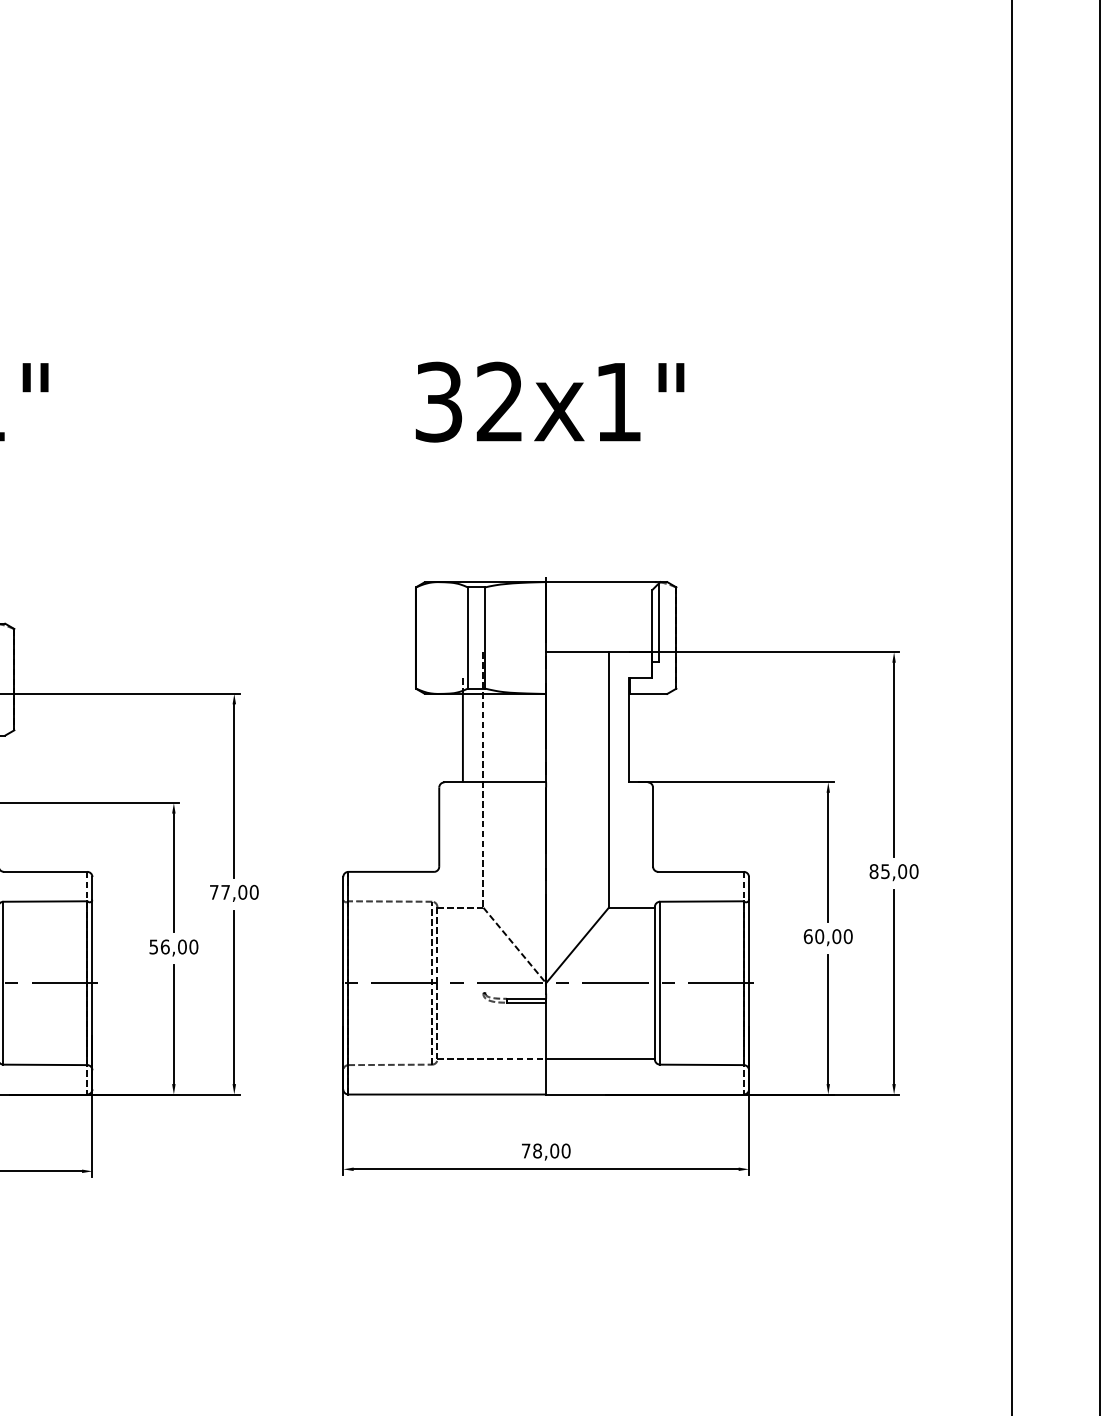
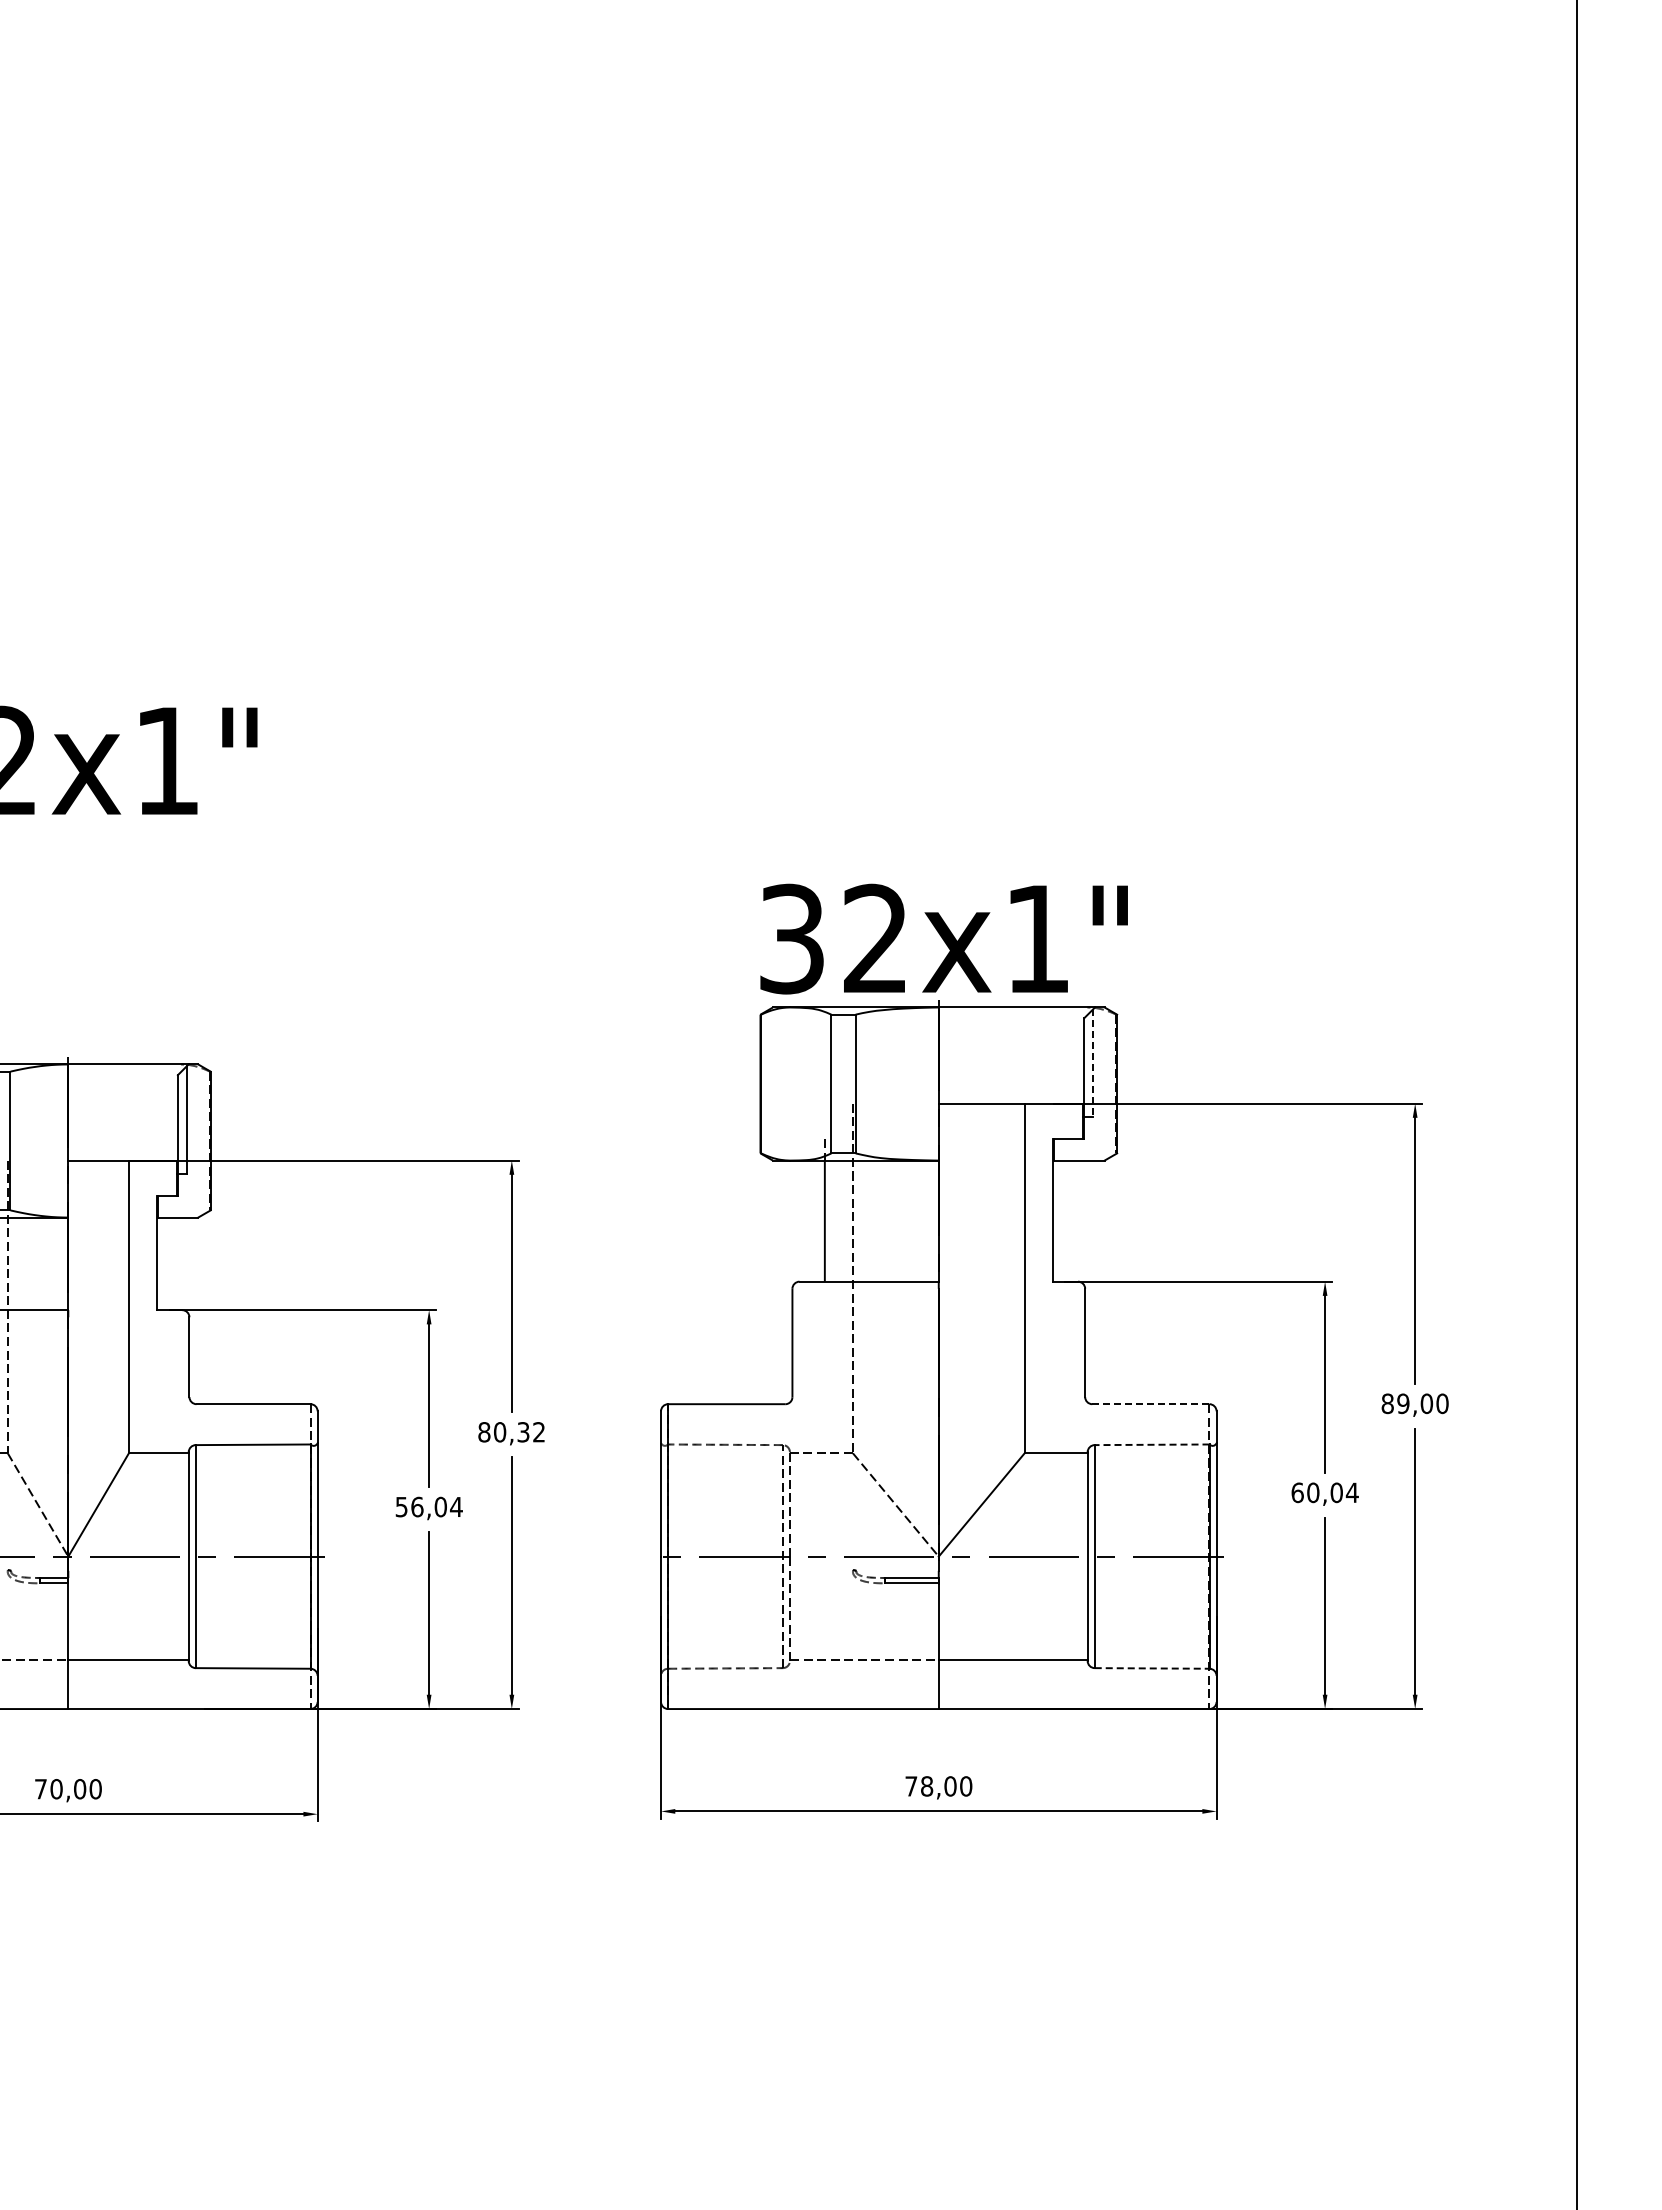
text: (549, 401) -> (943, 938), moved
line: (659, 623) -> (1093, 1063), solid -> dashed
text: (885, 871) -> (1403, 1403), 85,00 -> 89,00
line: (700, 872) -> (1150, 1404), solid -> dashed
text: (234, 892) -> (511, 1432), 77,00 -> 80,32
line: (701, 901) -> (1151, 1444), solid -> dashed
text: (847, 936) -> (1351, 1492), 60,00 -> 60,04
text: (193, 946) -> (456, 1506), 56,00 -> 56,04
line: (702, 1064) -> (1152, 1668), solid -> dashed

